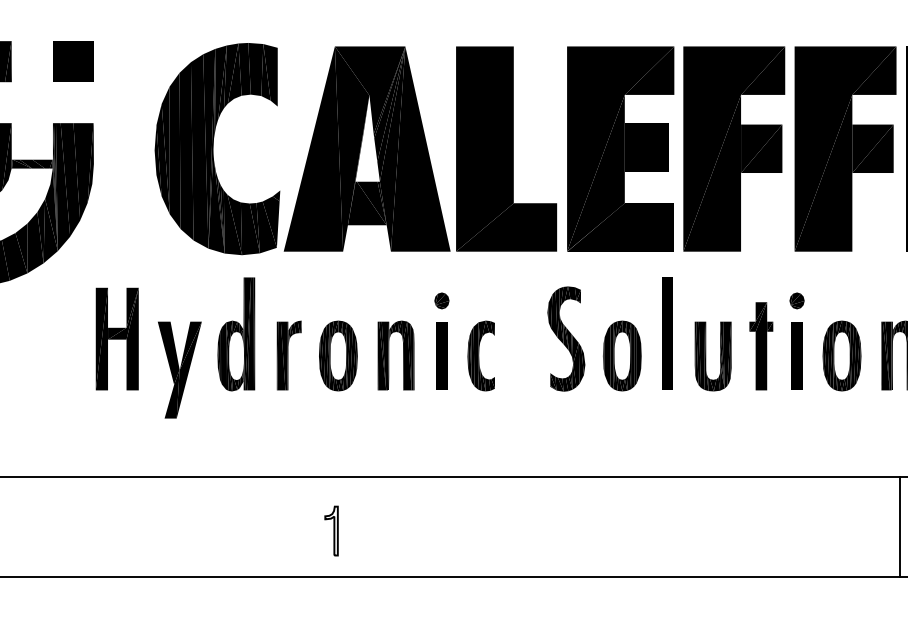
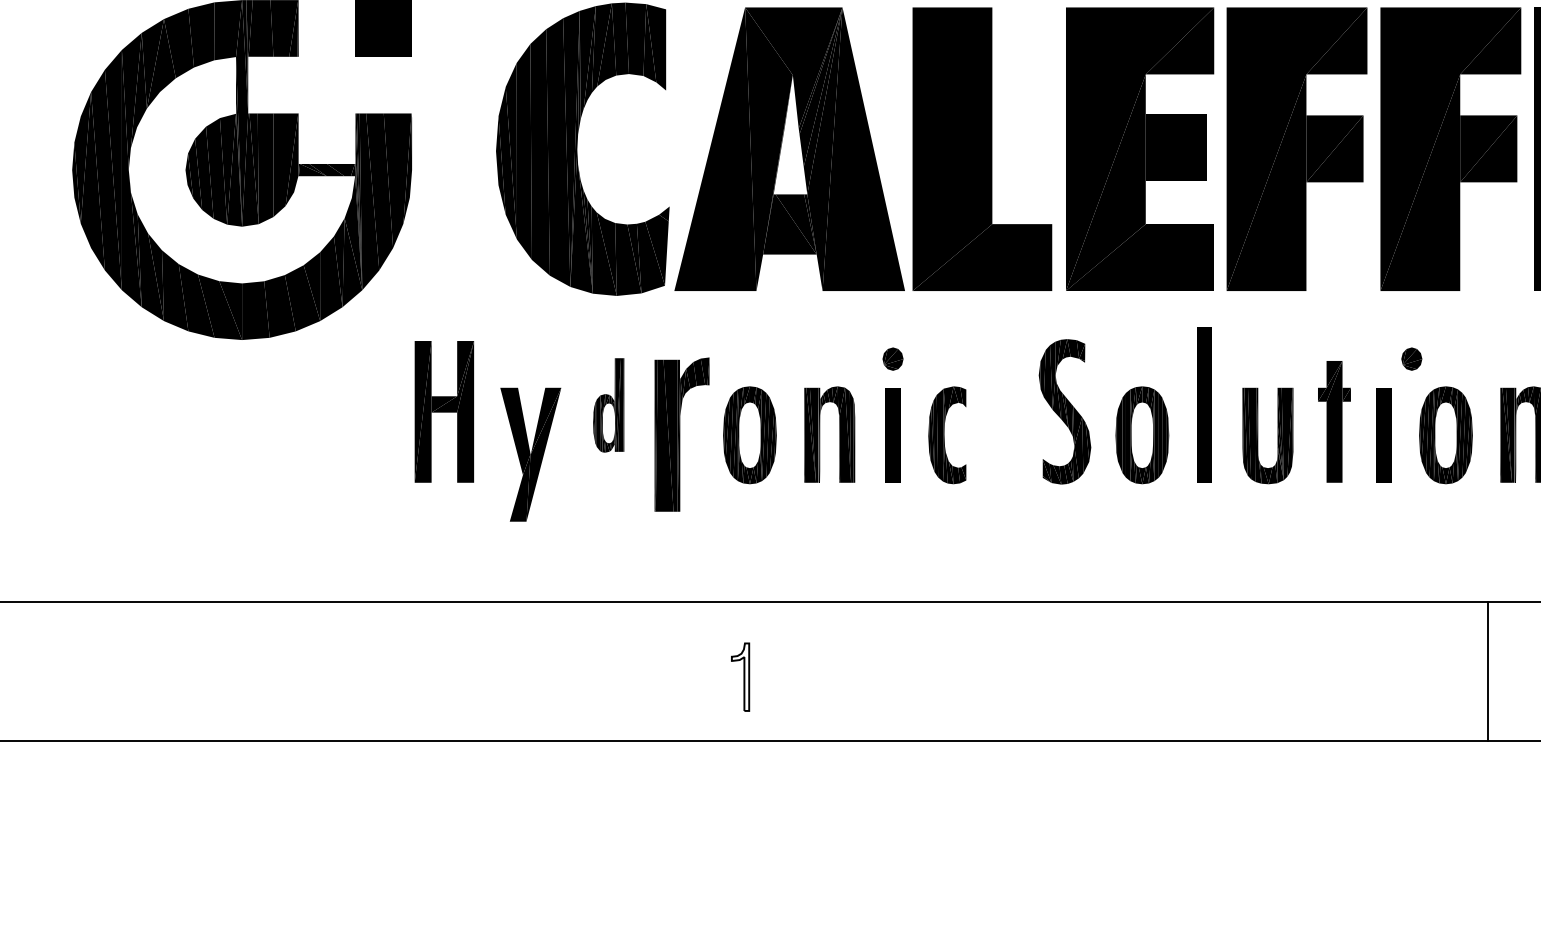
part: (796, 300) -> (1411, 358), moved
part: (236, 334) -> (608, 405), size x0.6
part: (288, 355) -> (681, 434), size x1.6
line: (899, 526) -> (1487, 671), moved

